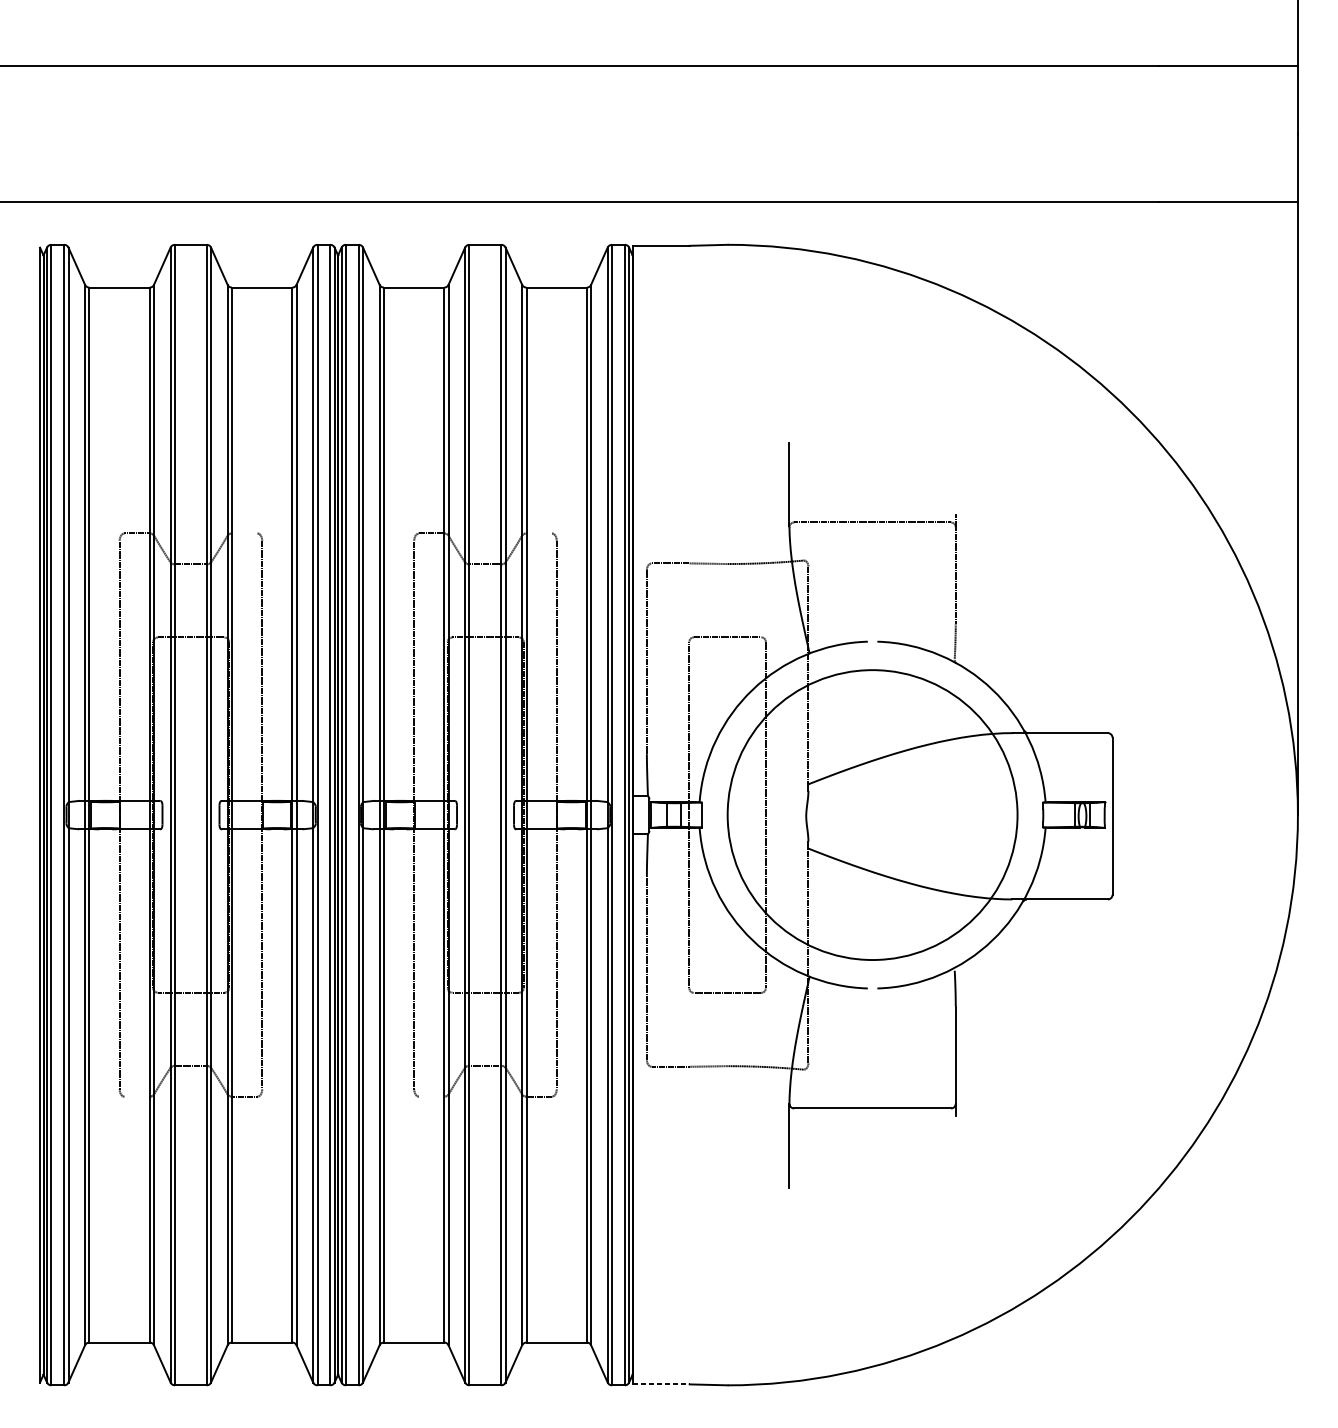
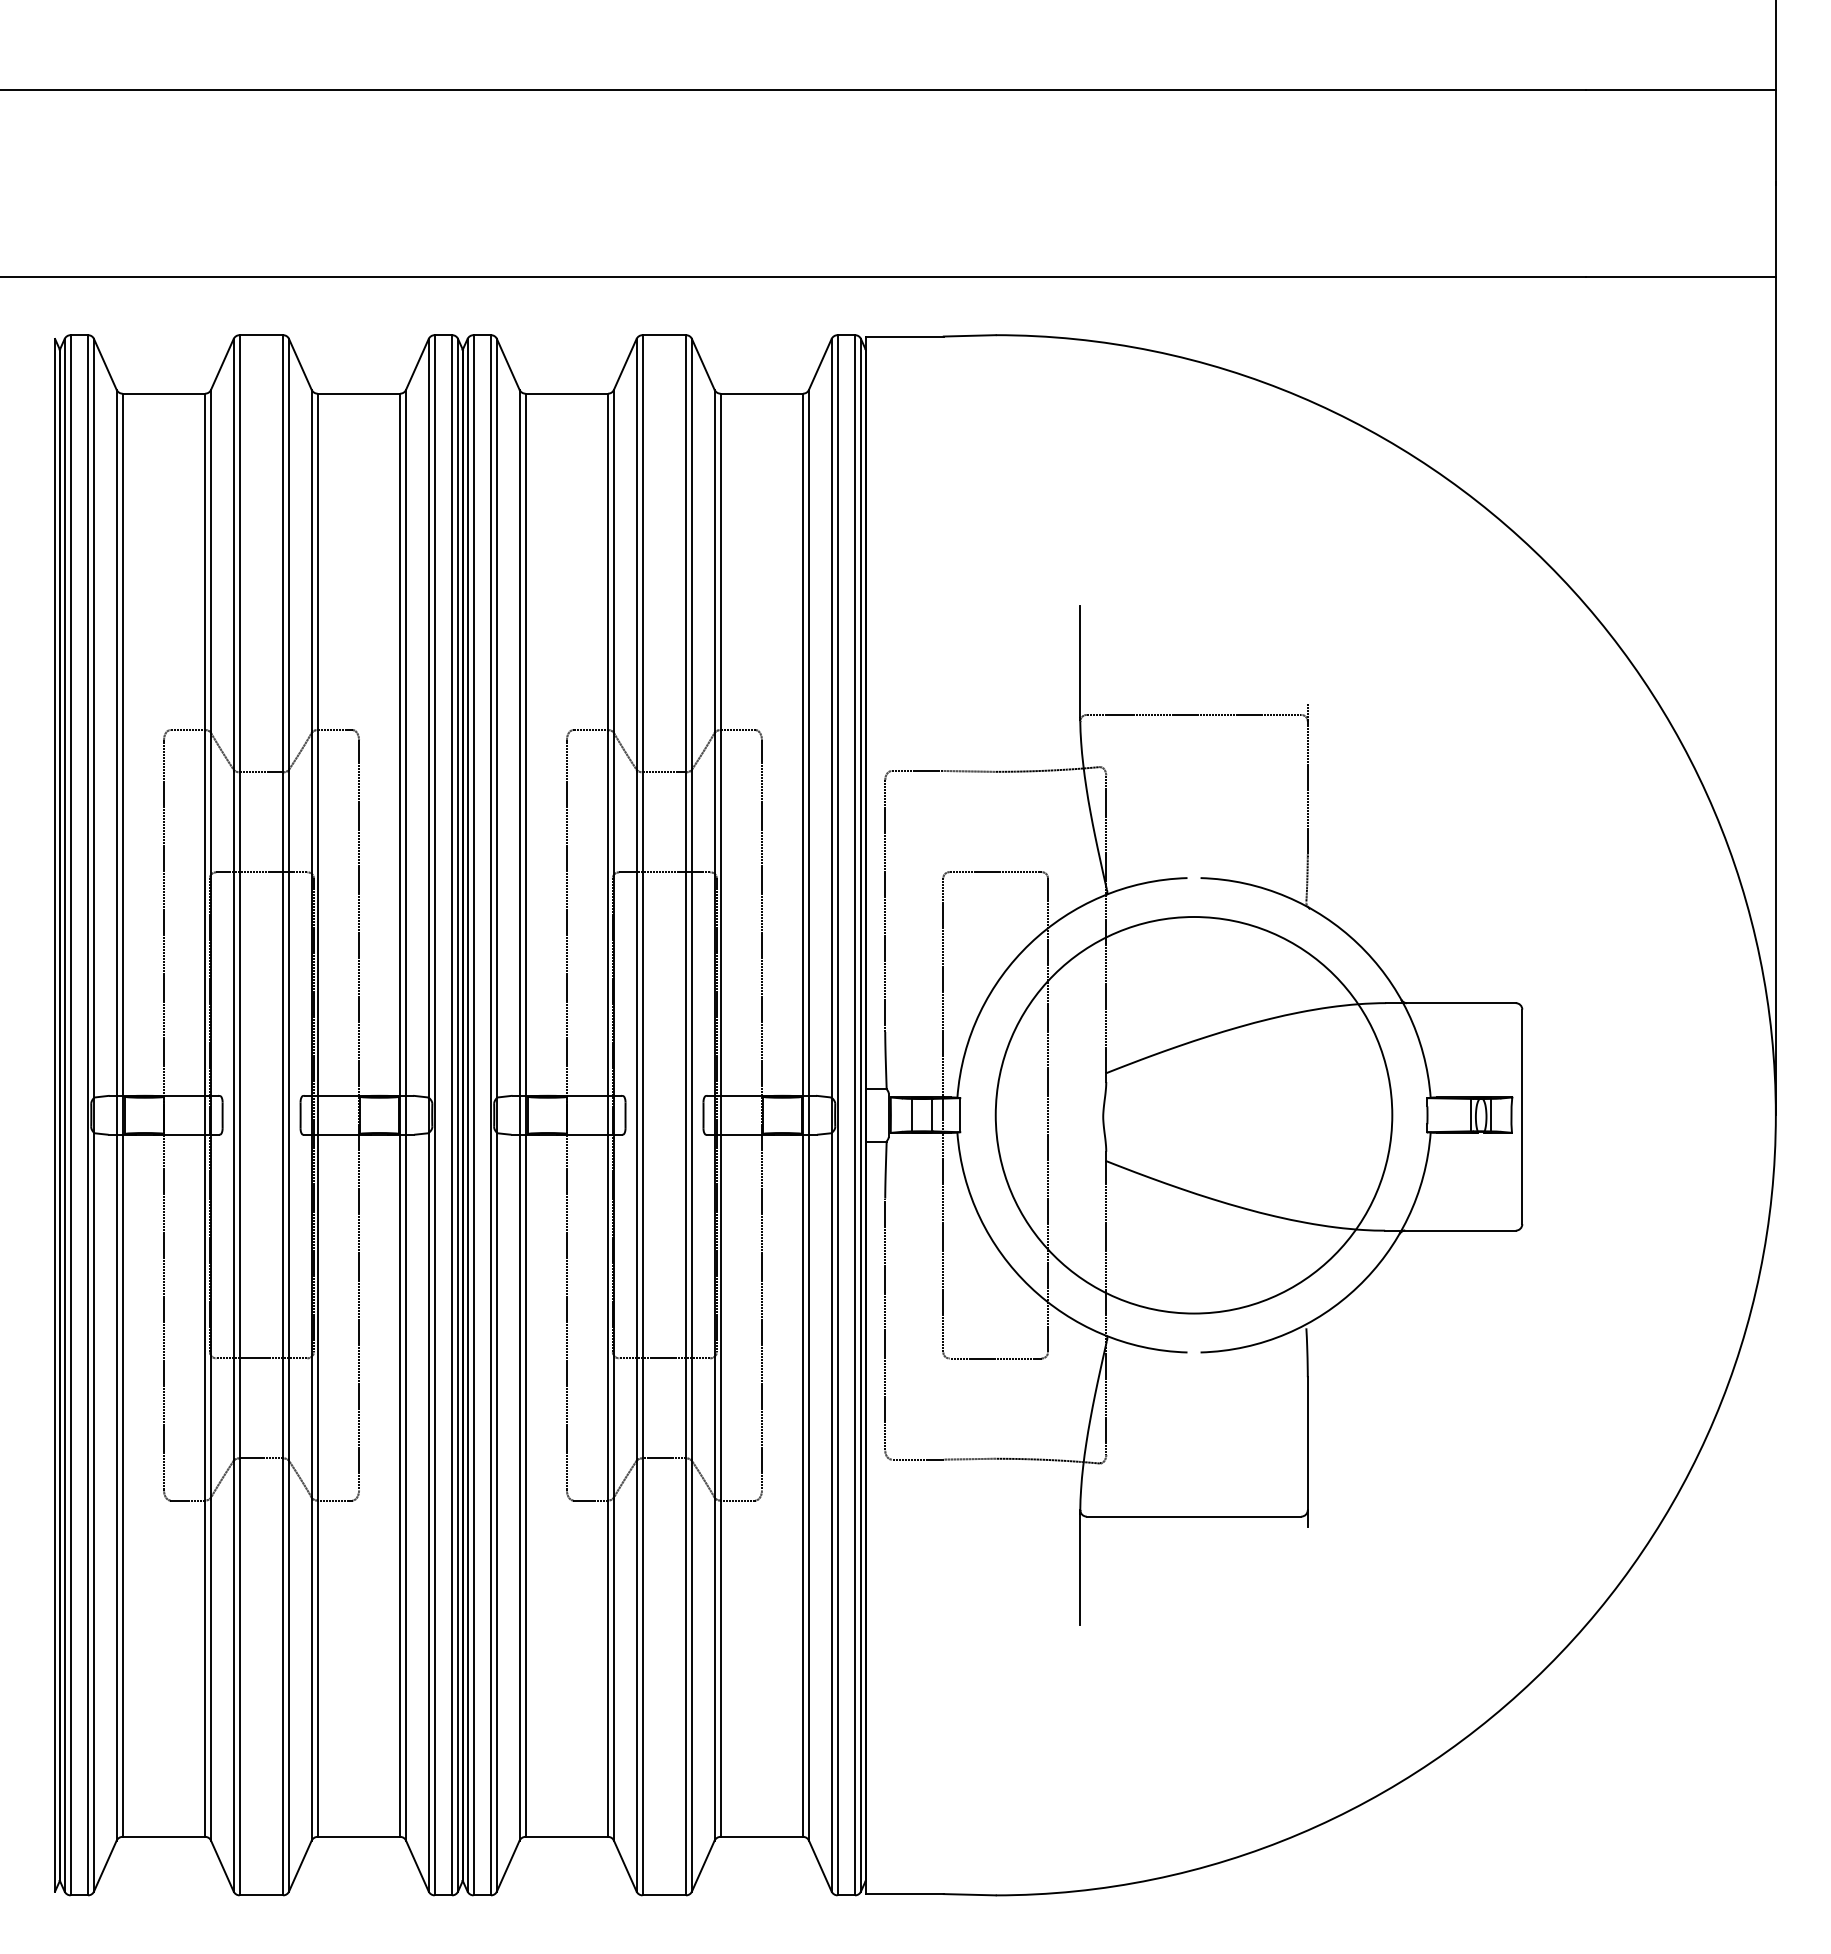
line: (244, 533) -> (334, 730), added
line: (538, 533) -> (737, 730), added
line: (136, 1096) -> (187, 1500), added
line: (431, 1096) -> (590, 1500), added
line: (661, 1384) -> (905, 1894), dashed -> solid

